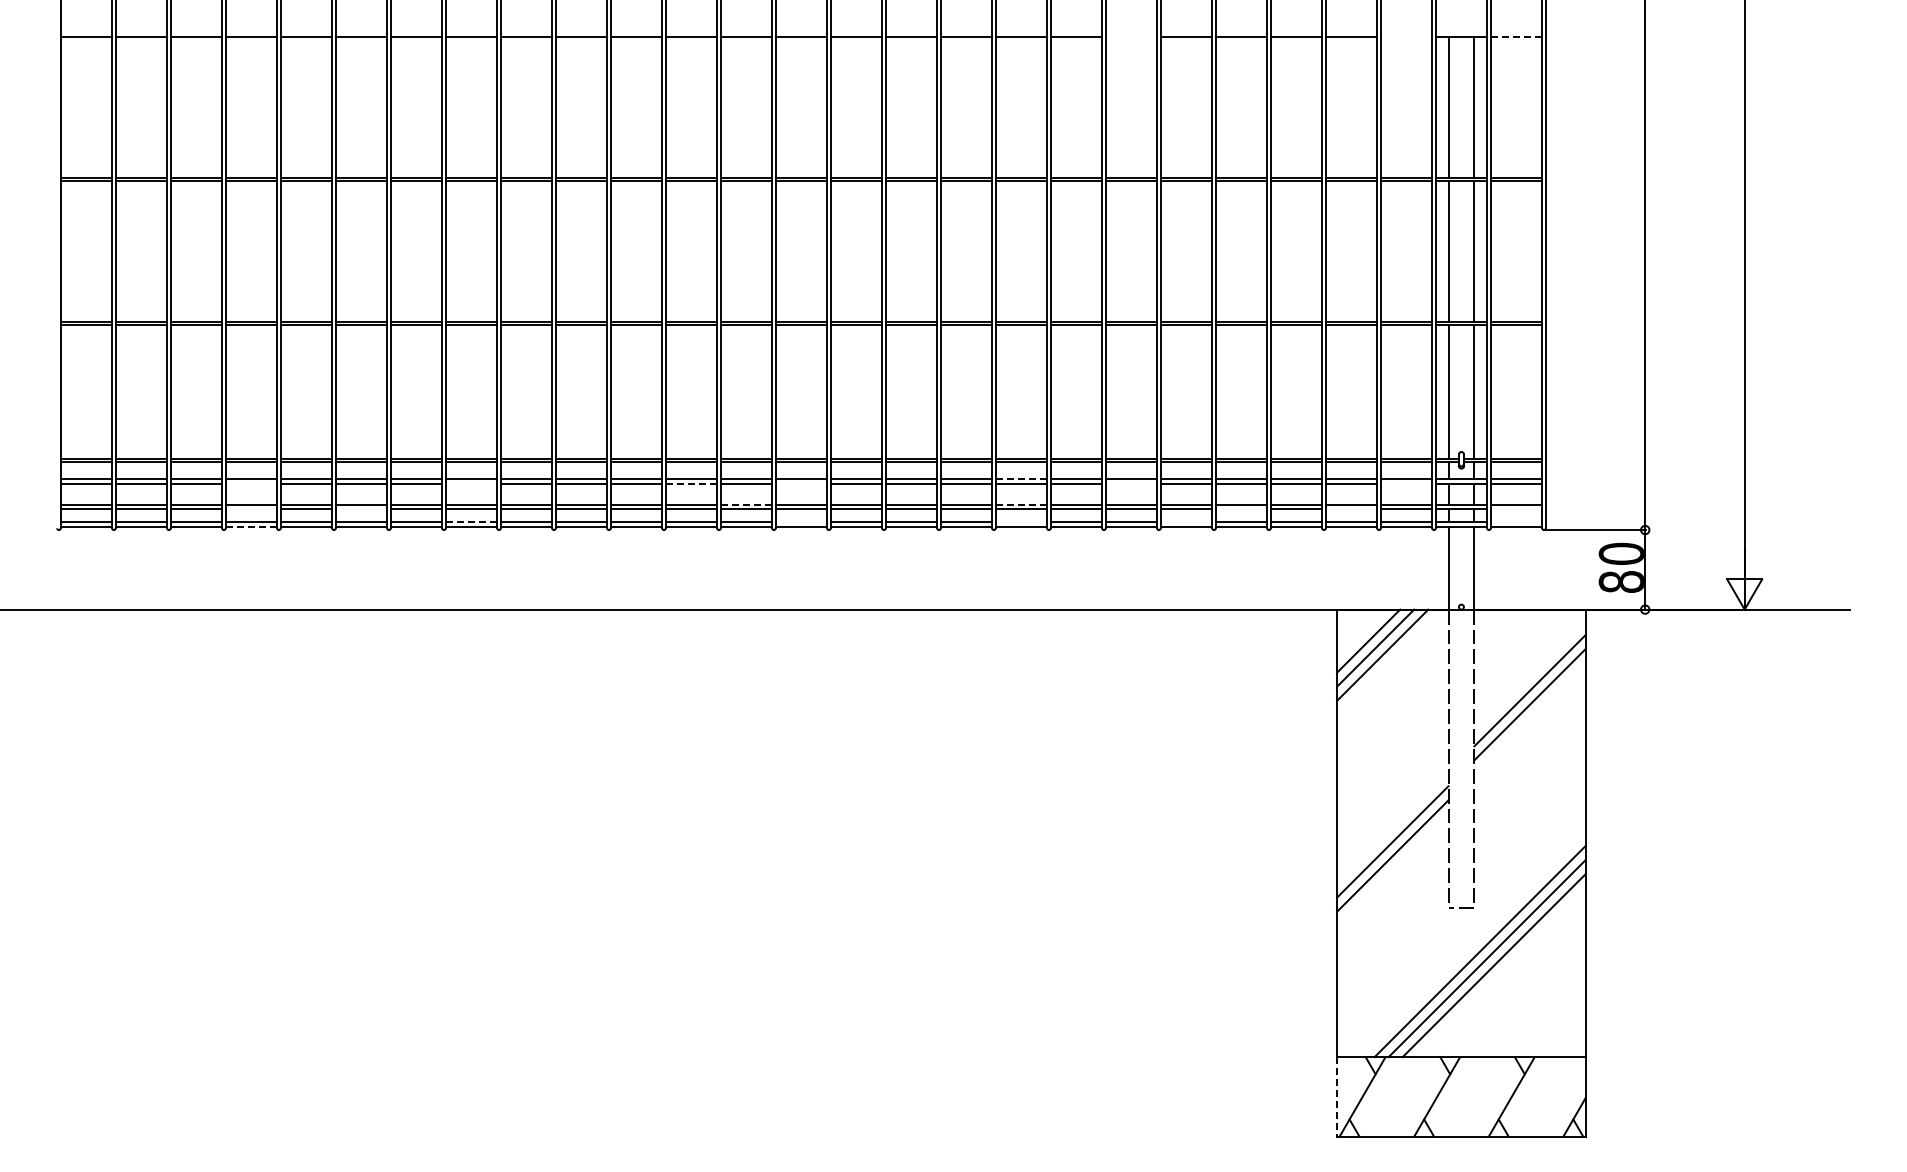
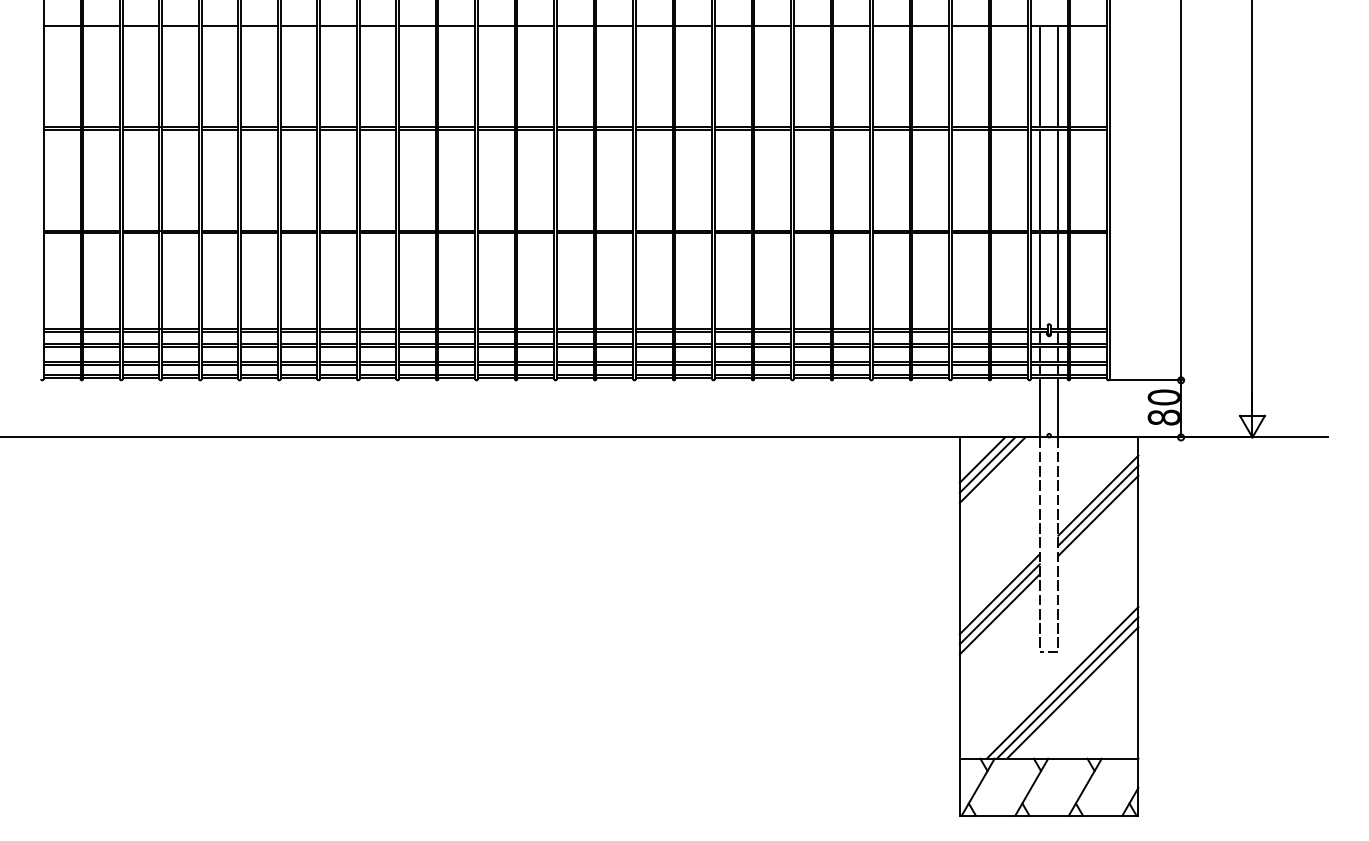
line: (1131, 37) -> (812, 26), added
line: (1406, 37) -> (1009, 26), added
line: (1516, 37) -> (1088, 26), dashed -> solid
line: (1021, 479) -> (733, 344), dashed -> solid
line: (251, 483) -> (180, 346), added
line: (471, 483) -> (338, 346), added
line: (691, 483) -> (496, 346), dashed -> solid
line: (801, 483) -> (575, 346), added
line: (1131, 483) -> (812, 346), added
line: (1406, 483) -> (1009, 346), added
line: (746, 504) -> (535, 361), dashed -> solid
line: (1021, 504) -> (733, 361), dashed -> solid
line: (251, 509) -> (180, 365), added
line: (361, 509) -> (259, 365), added
line: (1241, 509) -> (891, 365), added
line: (1351, 509) -> (970, 365), added
line: (1516, 509) -> (1088, 365), added
line: (471, 522) -> (338, 374), dashed -> solid
line: (801, 522) -> (575, 374), added
line: (1021, 522) -> (733, 374), added
line: (1186, 522) -> (851, 374), added
line: (1516, 522) -> (1088, 374), added
line: (251, 526) -> (180, 377), dashed -> solid
line: (1529, 718) -> (1098, 515), added
line: (1392, 827) -> (999, 593), added
line: (1337, 1096) -> (960, 786), dashed -> solid

